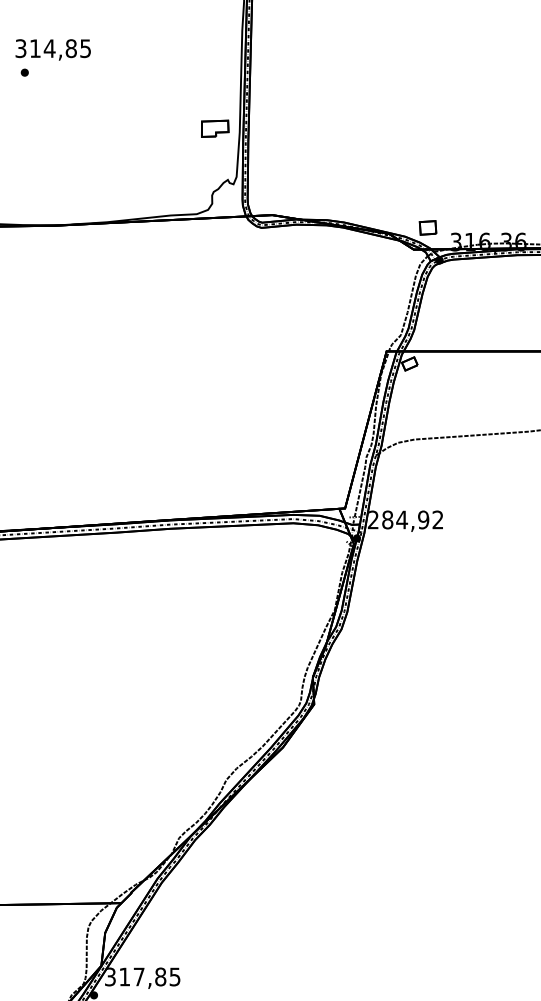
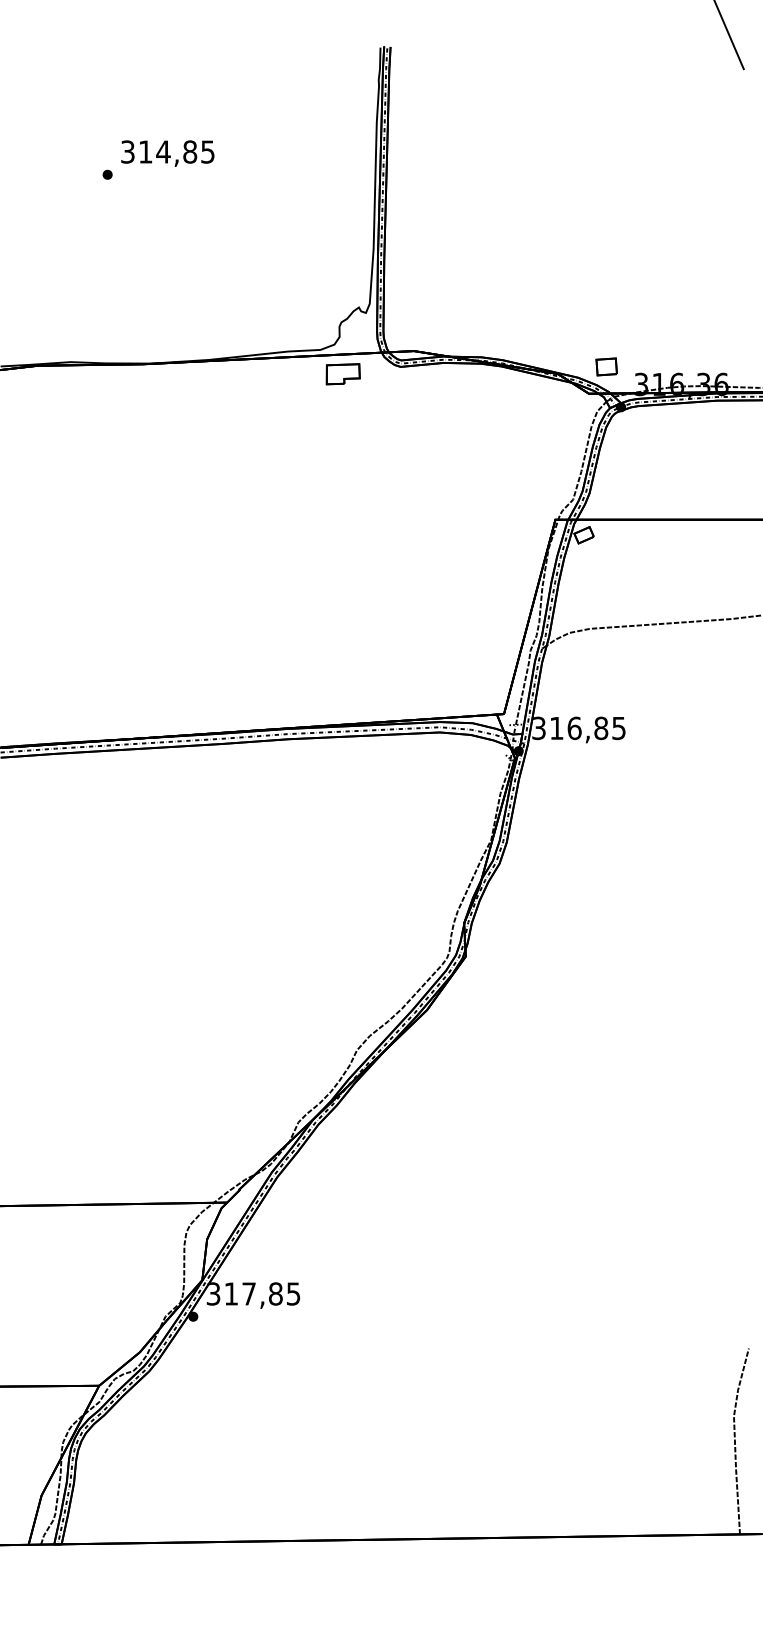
text: (52, 49) -> (167, 153), moved
part: (214, 129) -> (342, 374), moved
text: (405, 520) -> (578, 728), 284,92 -> 316,85

